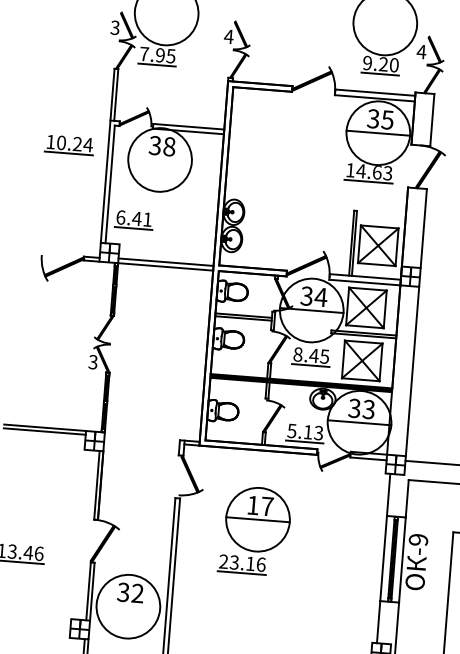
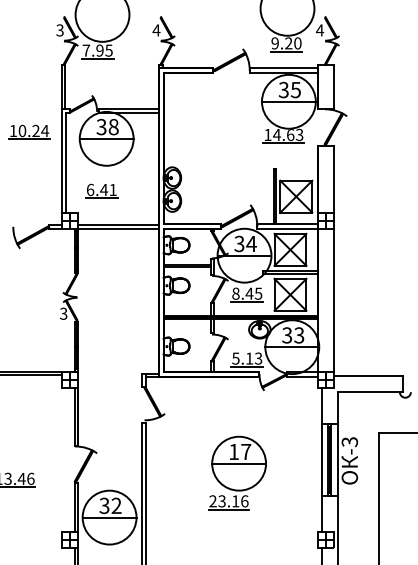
line: (159, 159) -> (106, 138), added
part: (133, 219) -> (101, 190), moved
part: (255, 529) -> (237, 472), moved
text: (418, 540) -> (349, 442), -9 -> -3
line: (128, 606) -> (109, 517), added

